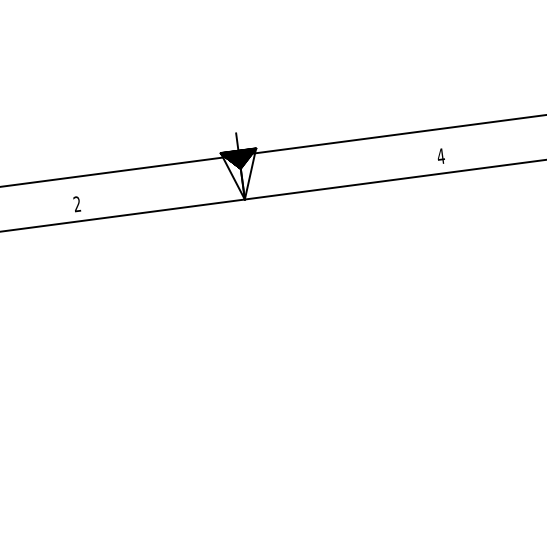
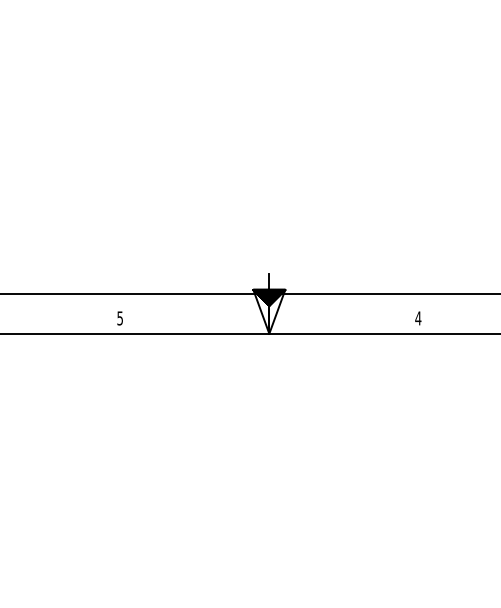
text: (441, 156) -> (418, 318), moved
text: (76, 204) -> (119, 318), 2 -> 5

